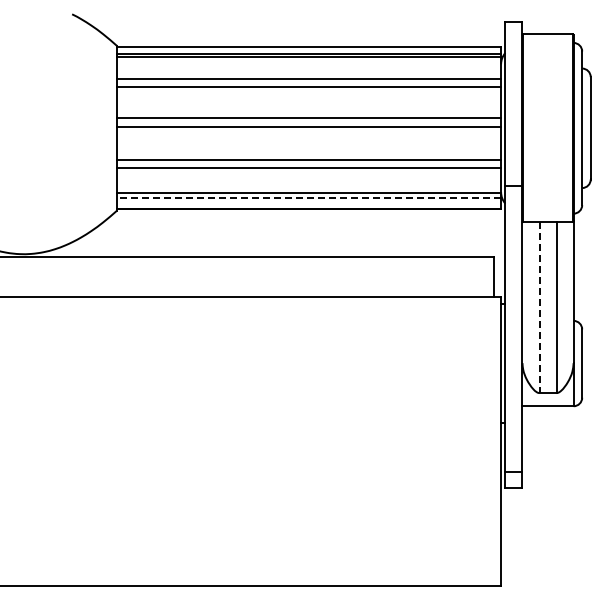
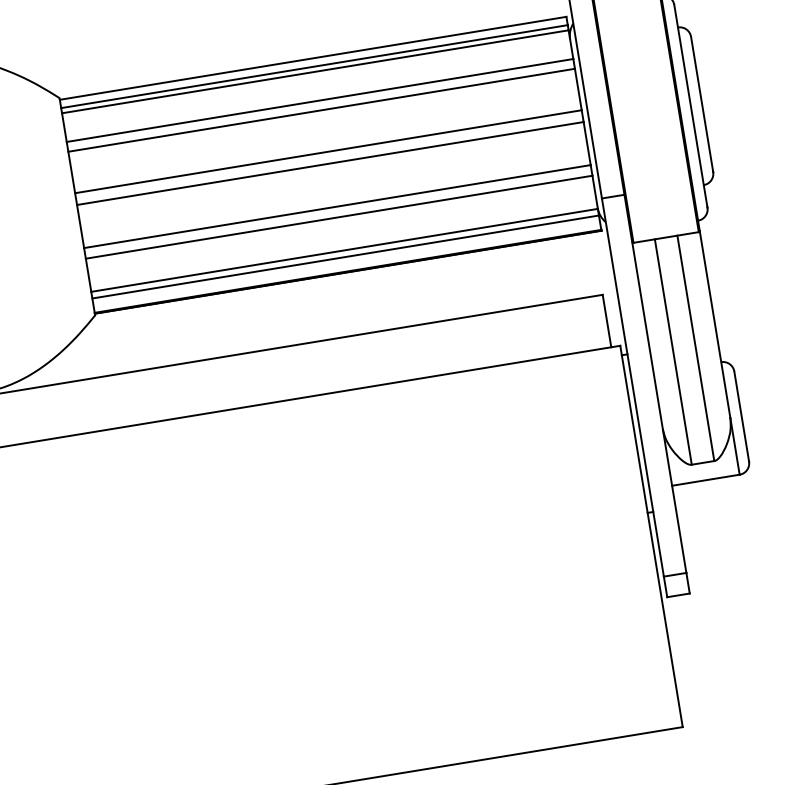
line: (308, 197) -> (344, 256), dashed -> solid
line: (539, 308) -> (673, 353), dashed -> solid

